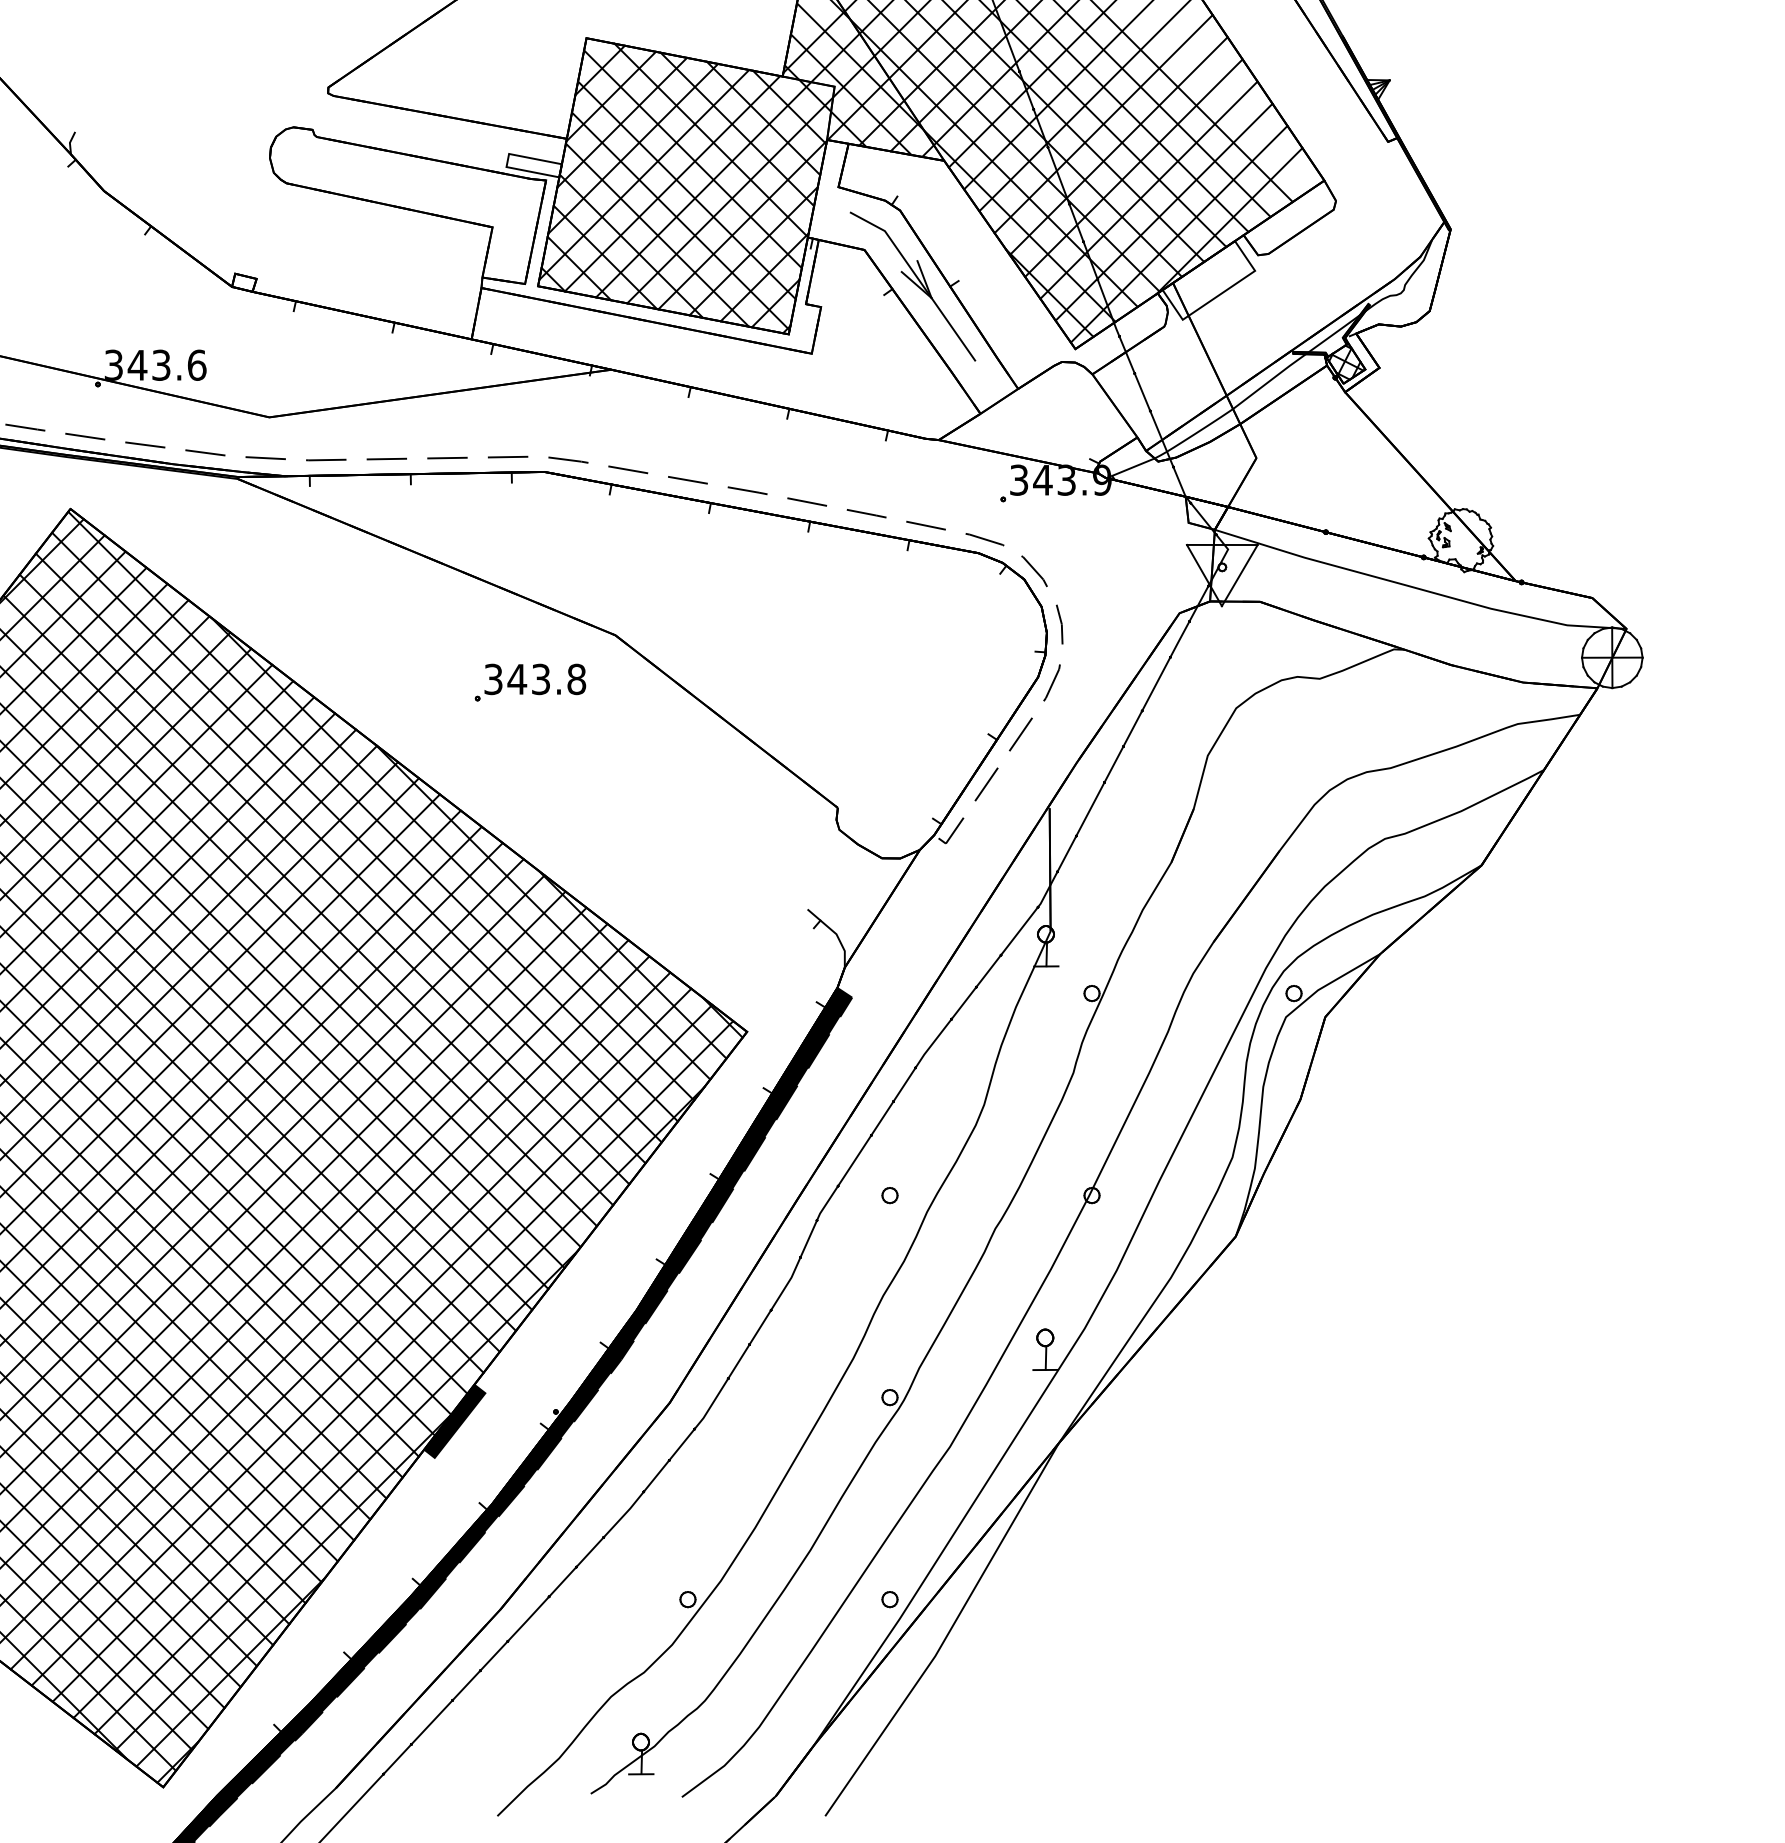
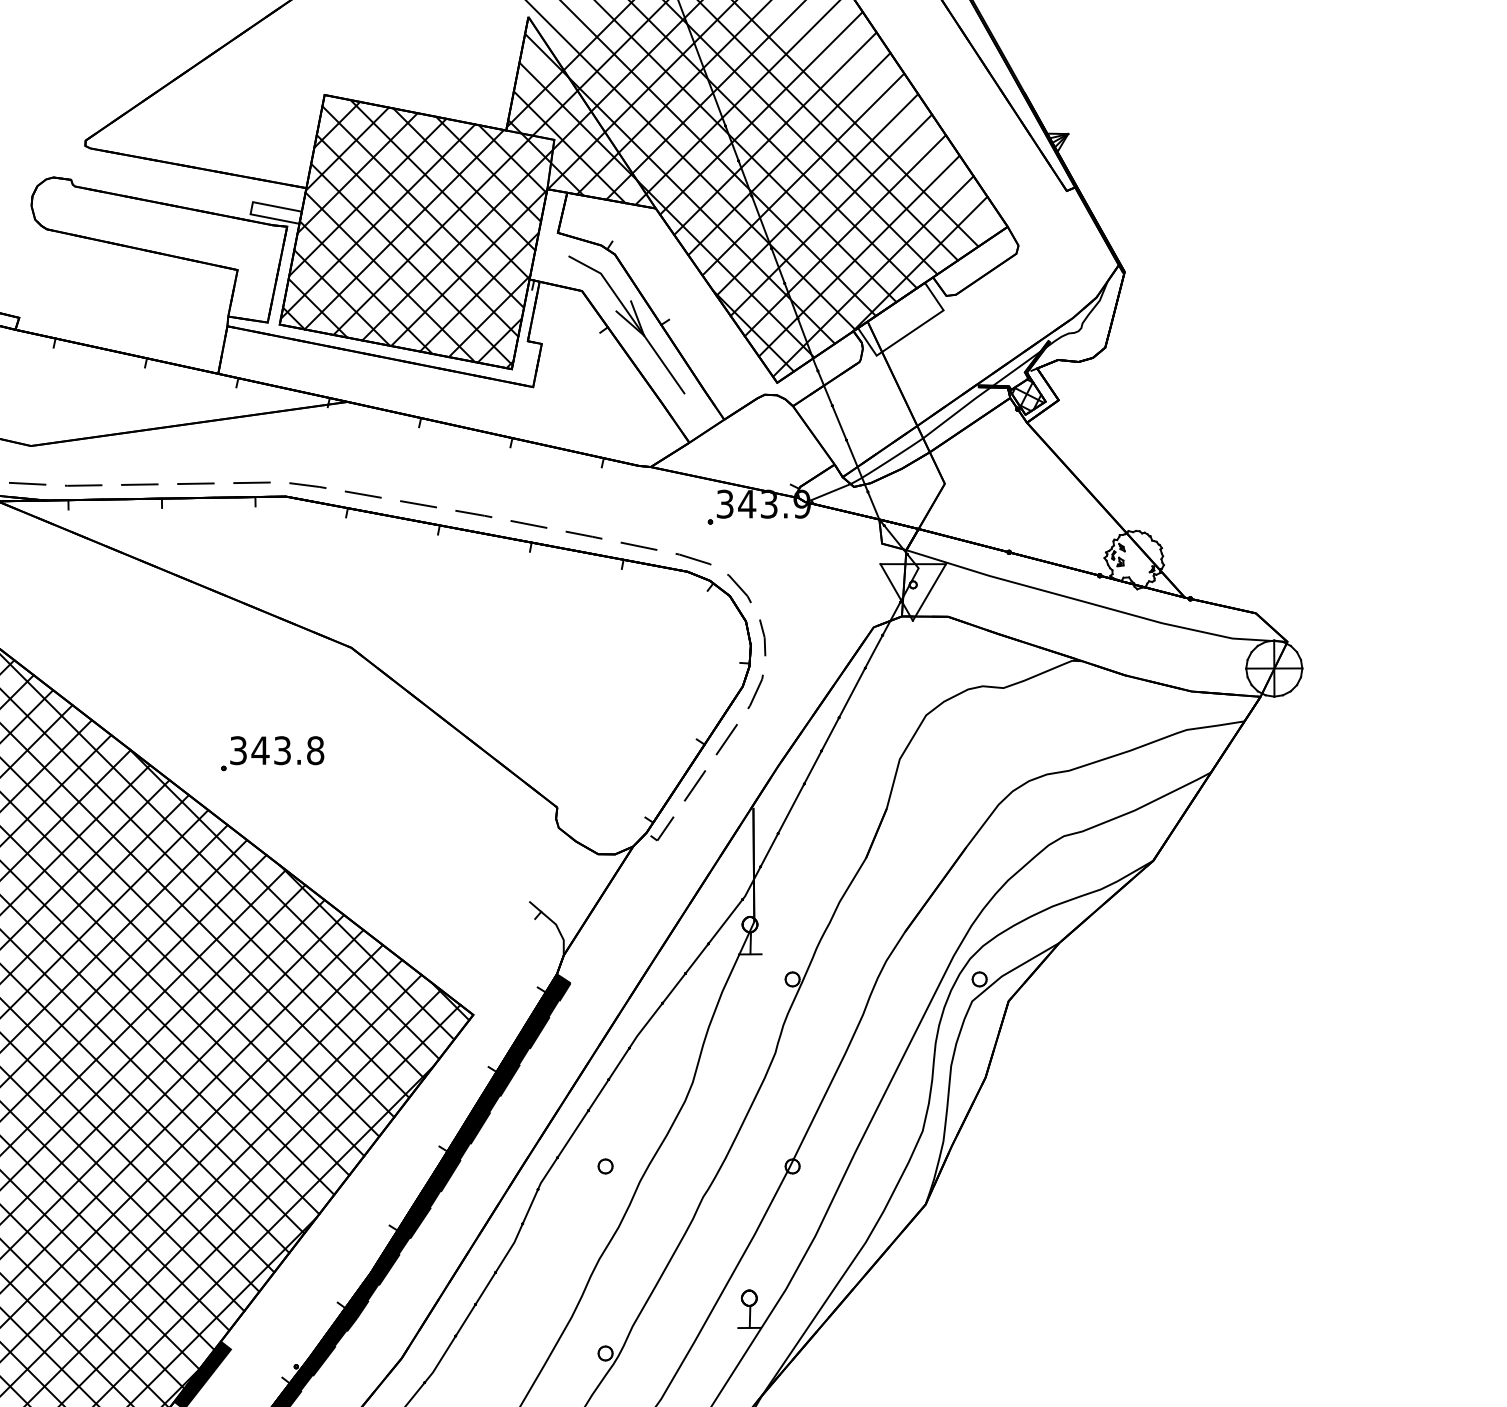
part: (530, 682) -> (272, 753), moved

